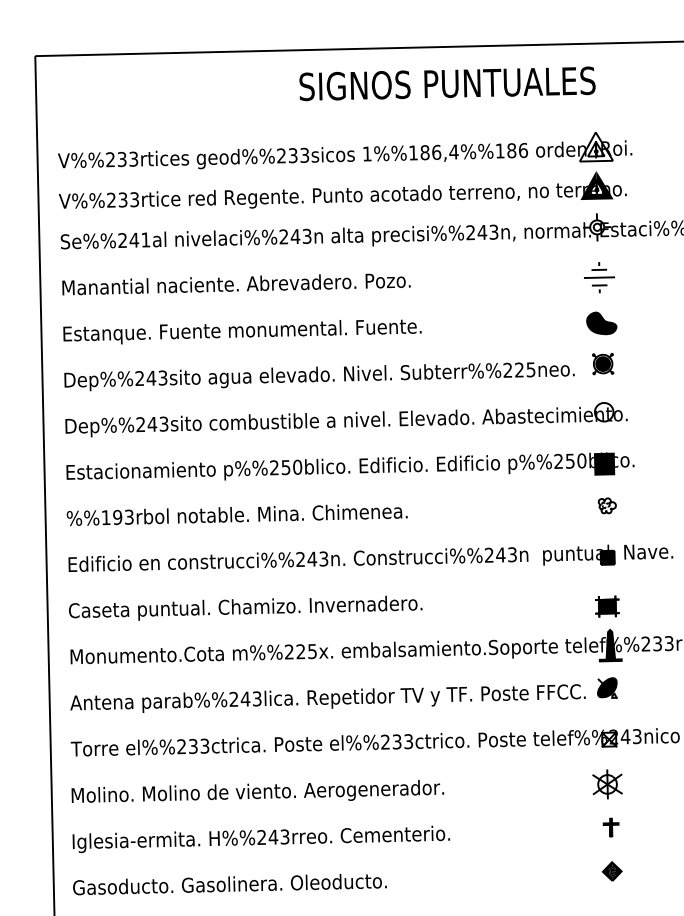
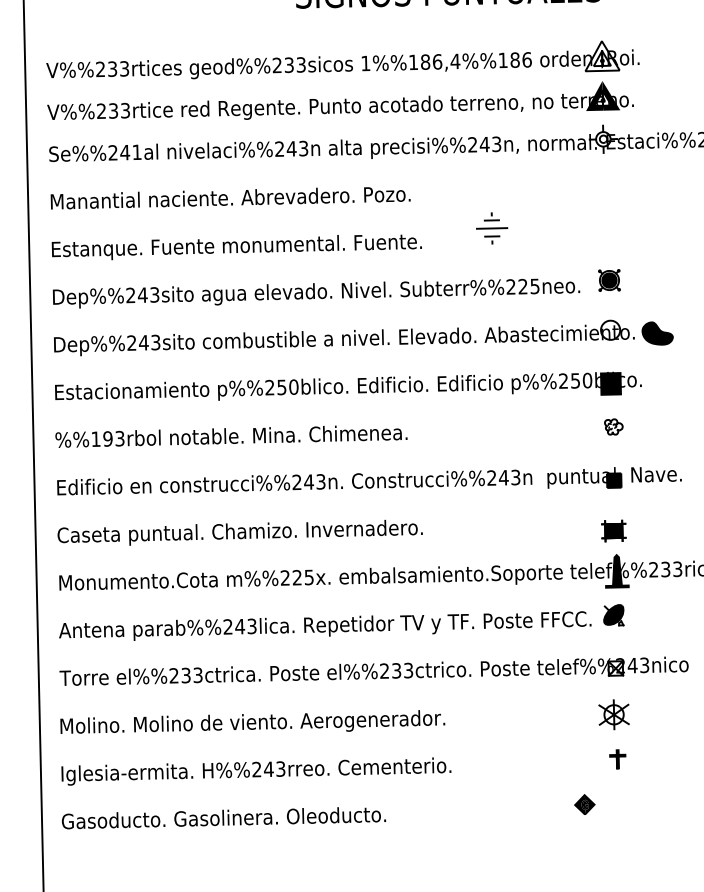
part: (599, 277) -> (492, 228), moved
part: (601, 323) -> (657, 333), moved
part: (611, 871) -> (584, 804), moved

